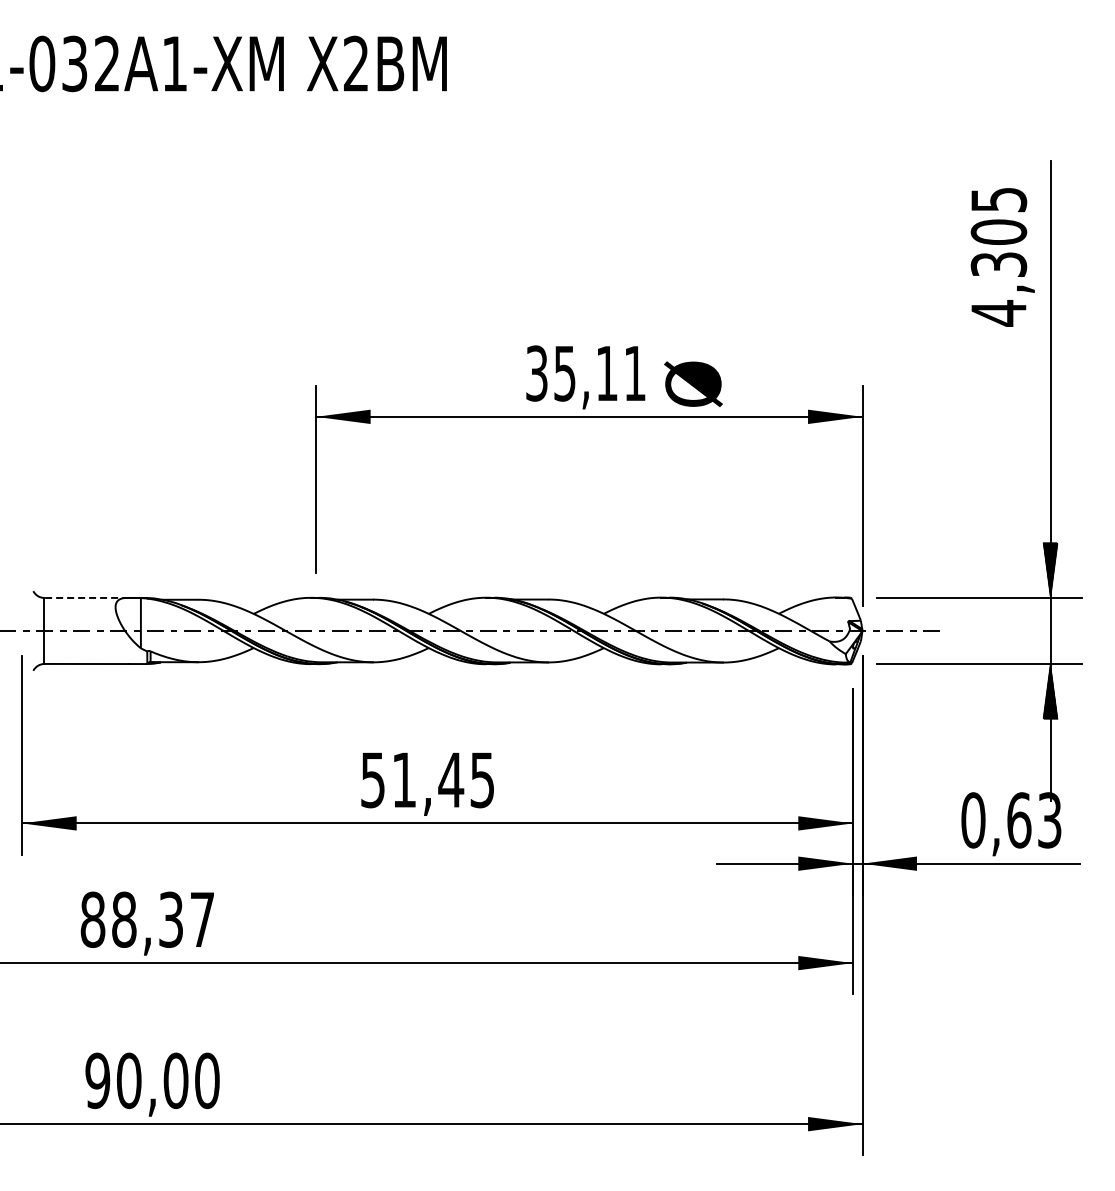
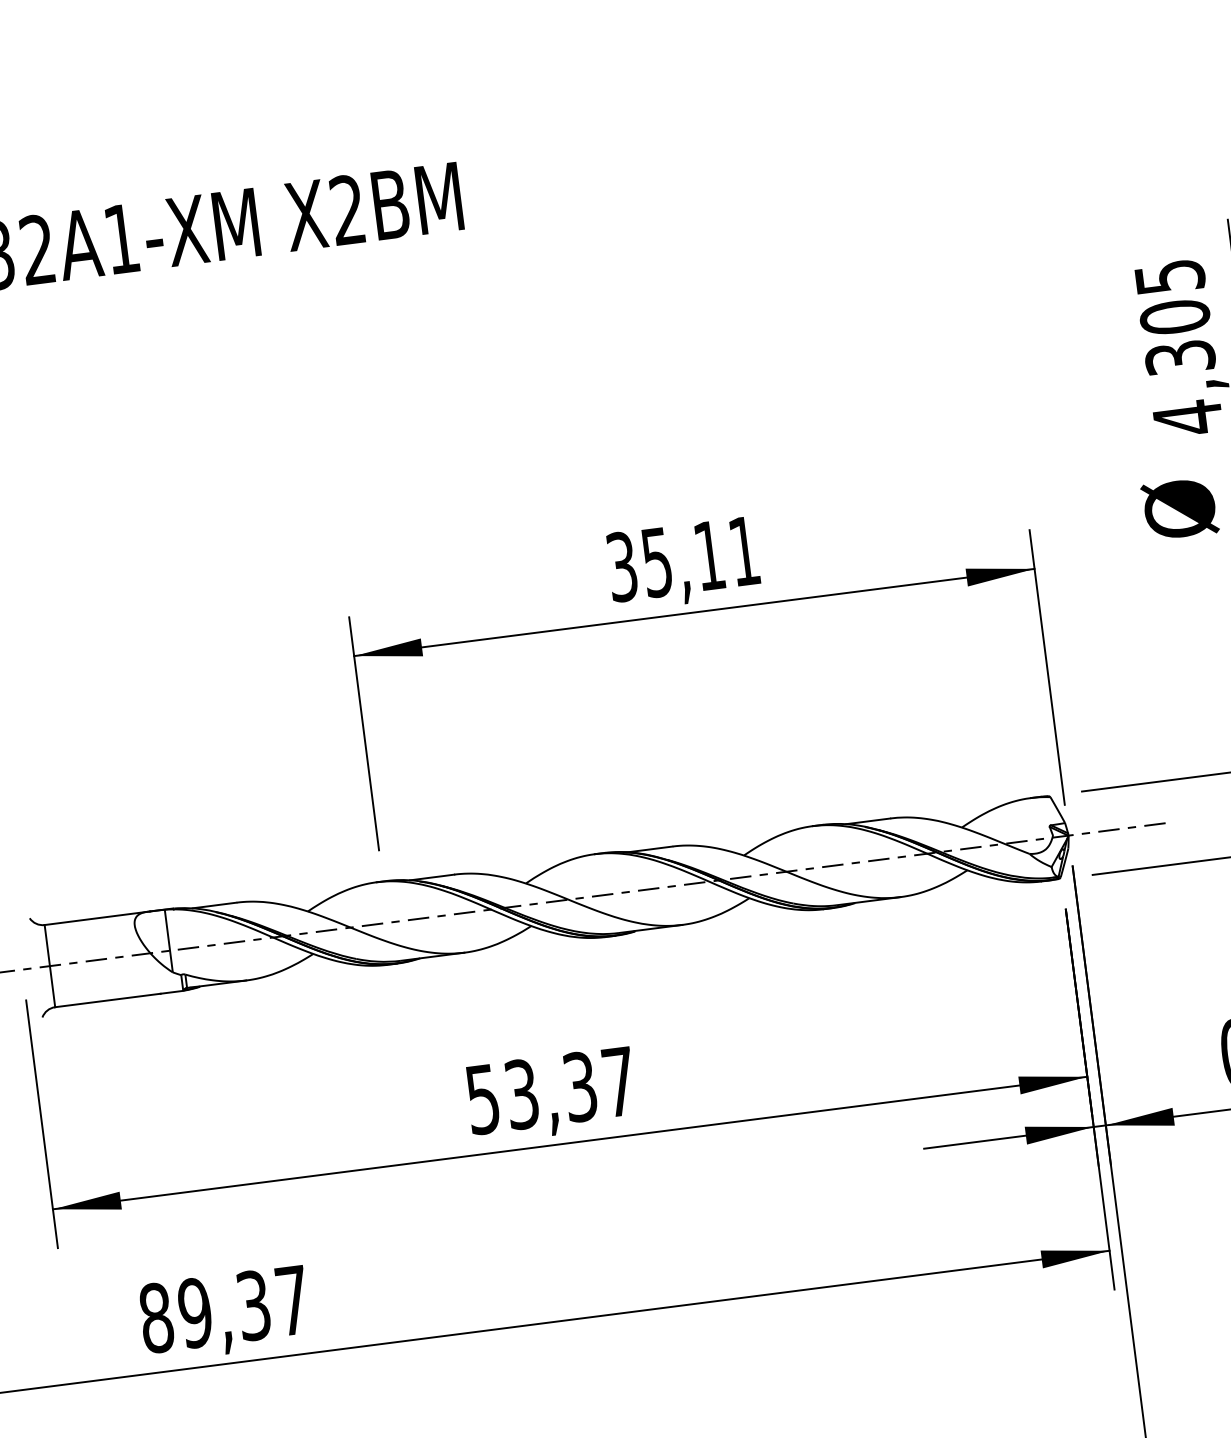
text: (693, 383) -> (1179, 508), moved
line: (86, 597) -> (96, 917), dashed -> solid
text: (443, 780) -> (570, 1088), 51,45 -> 53,37
text: (123, 919) -> (194, 1312), 88,37 -> 89,37

